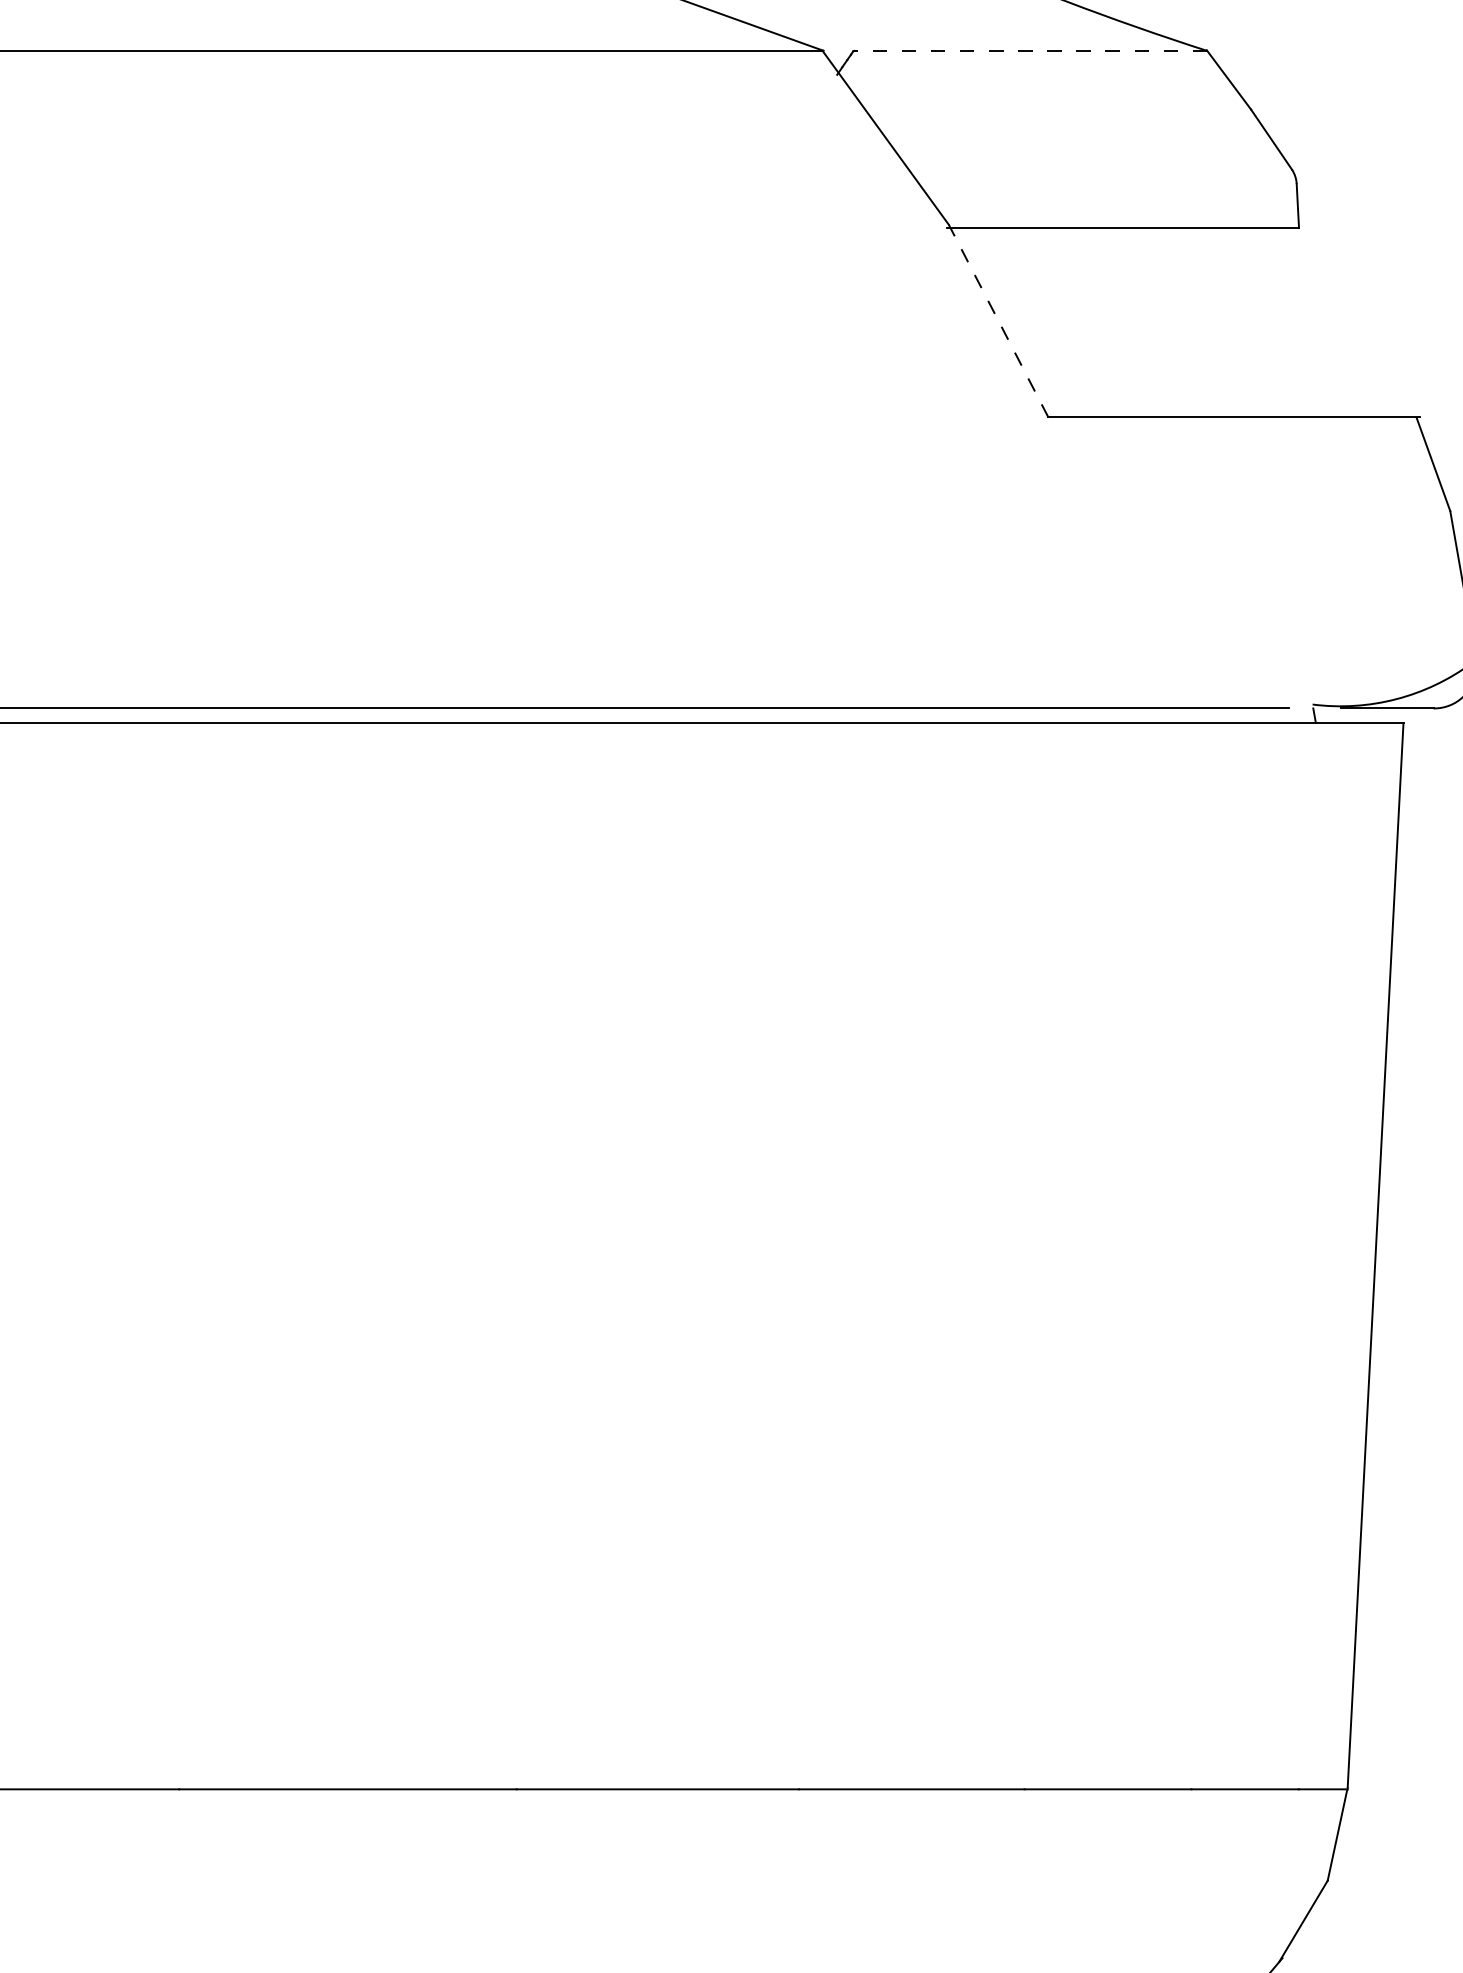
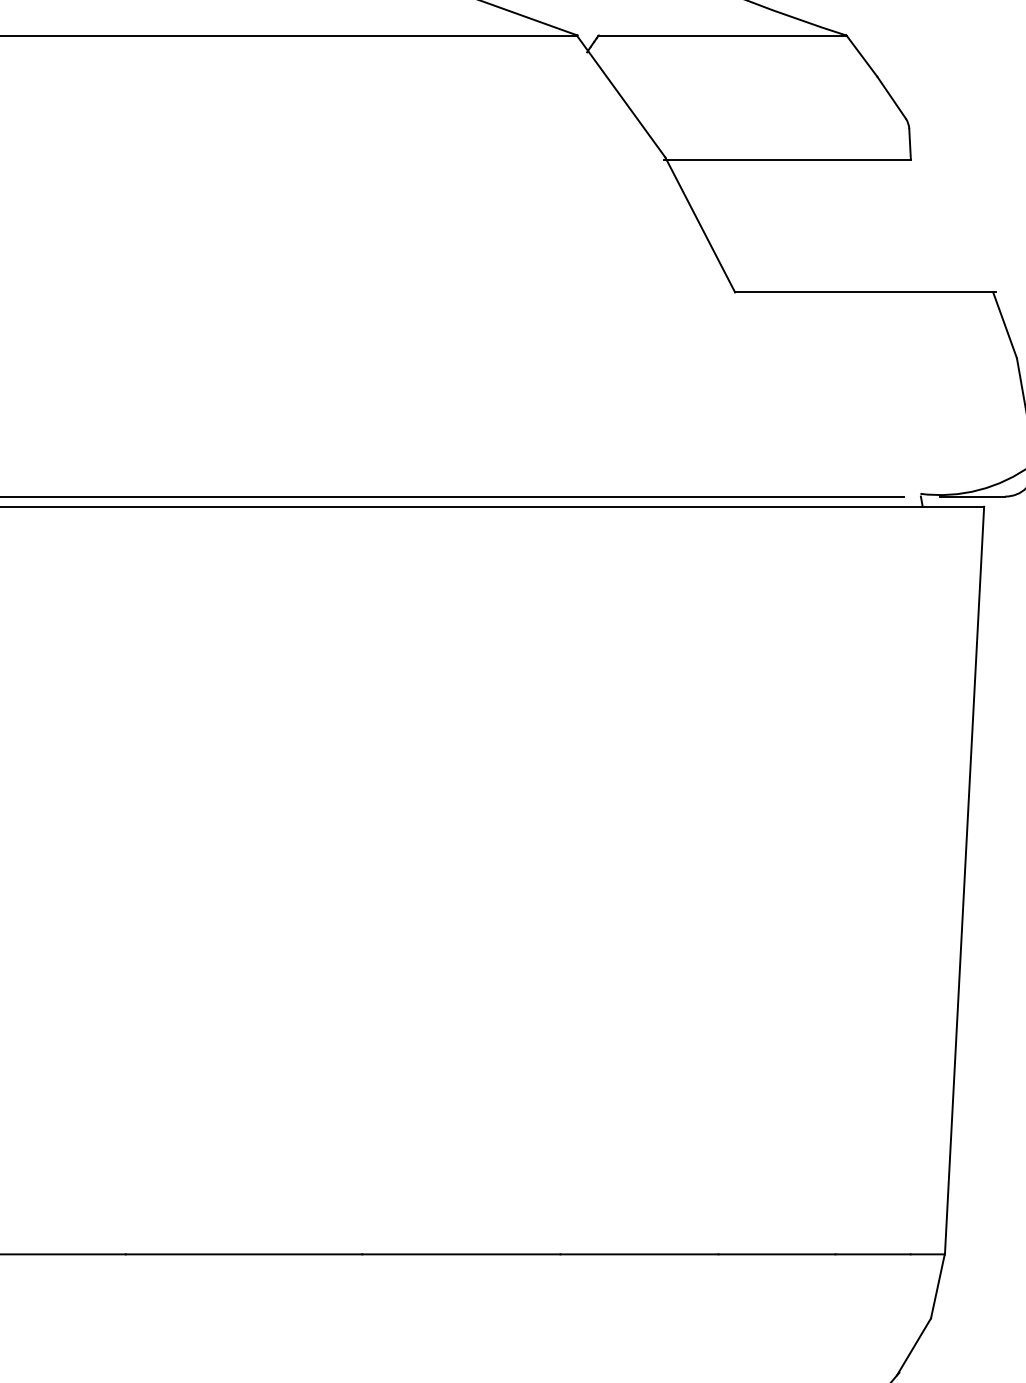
line: (1030, 50) -> (722, 35), dashed -> solid
line: (998, 320) -> (700, 224), dashed -> solid

